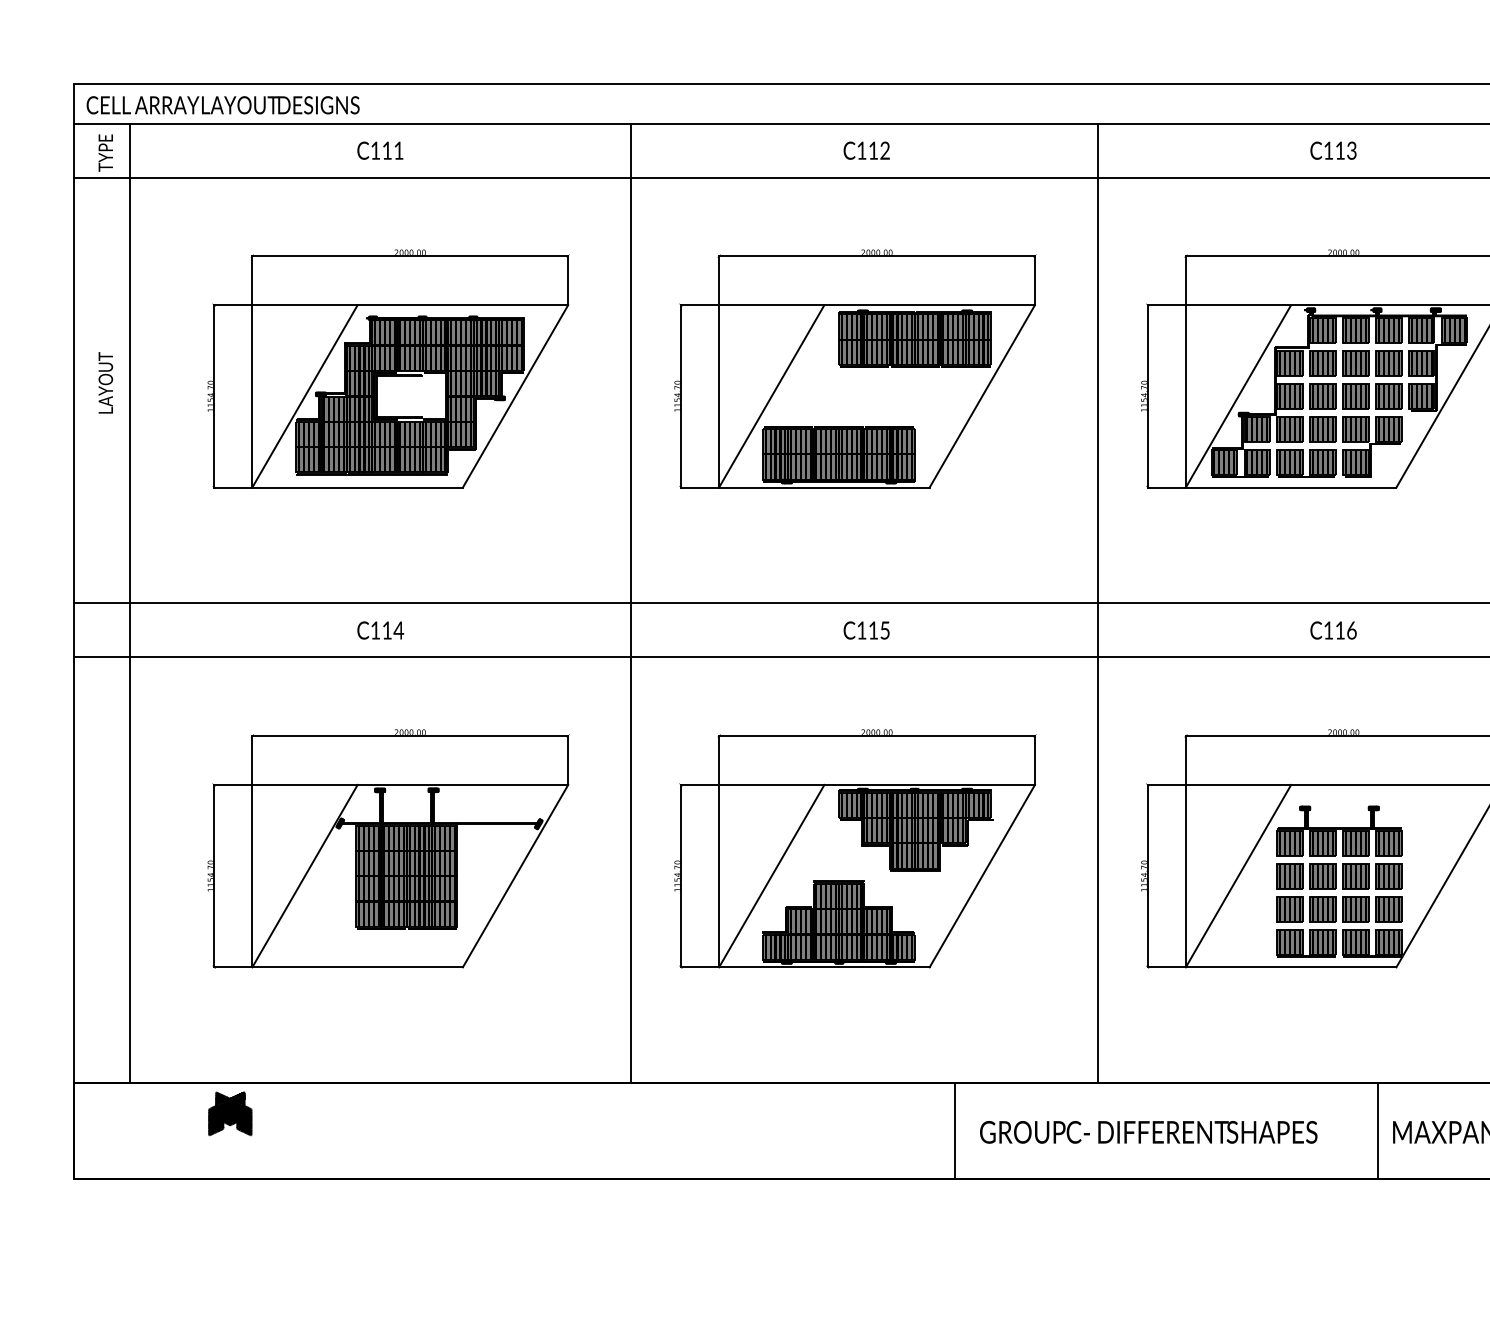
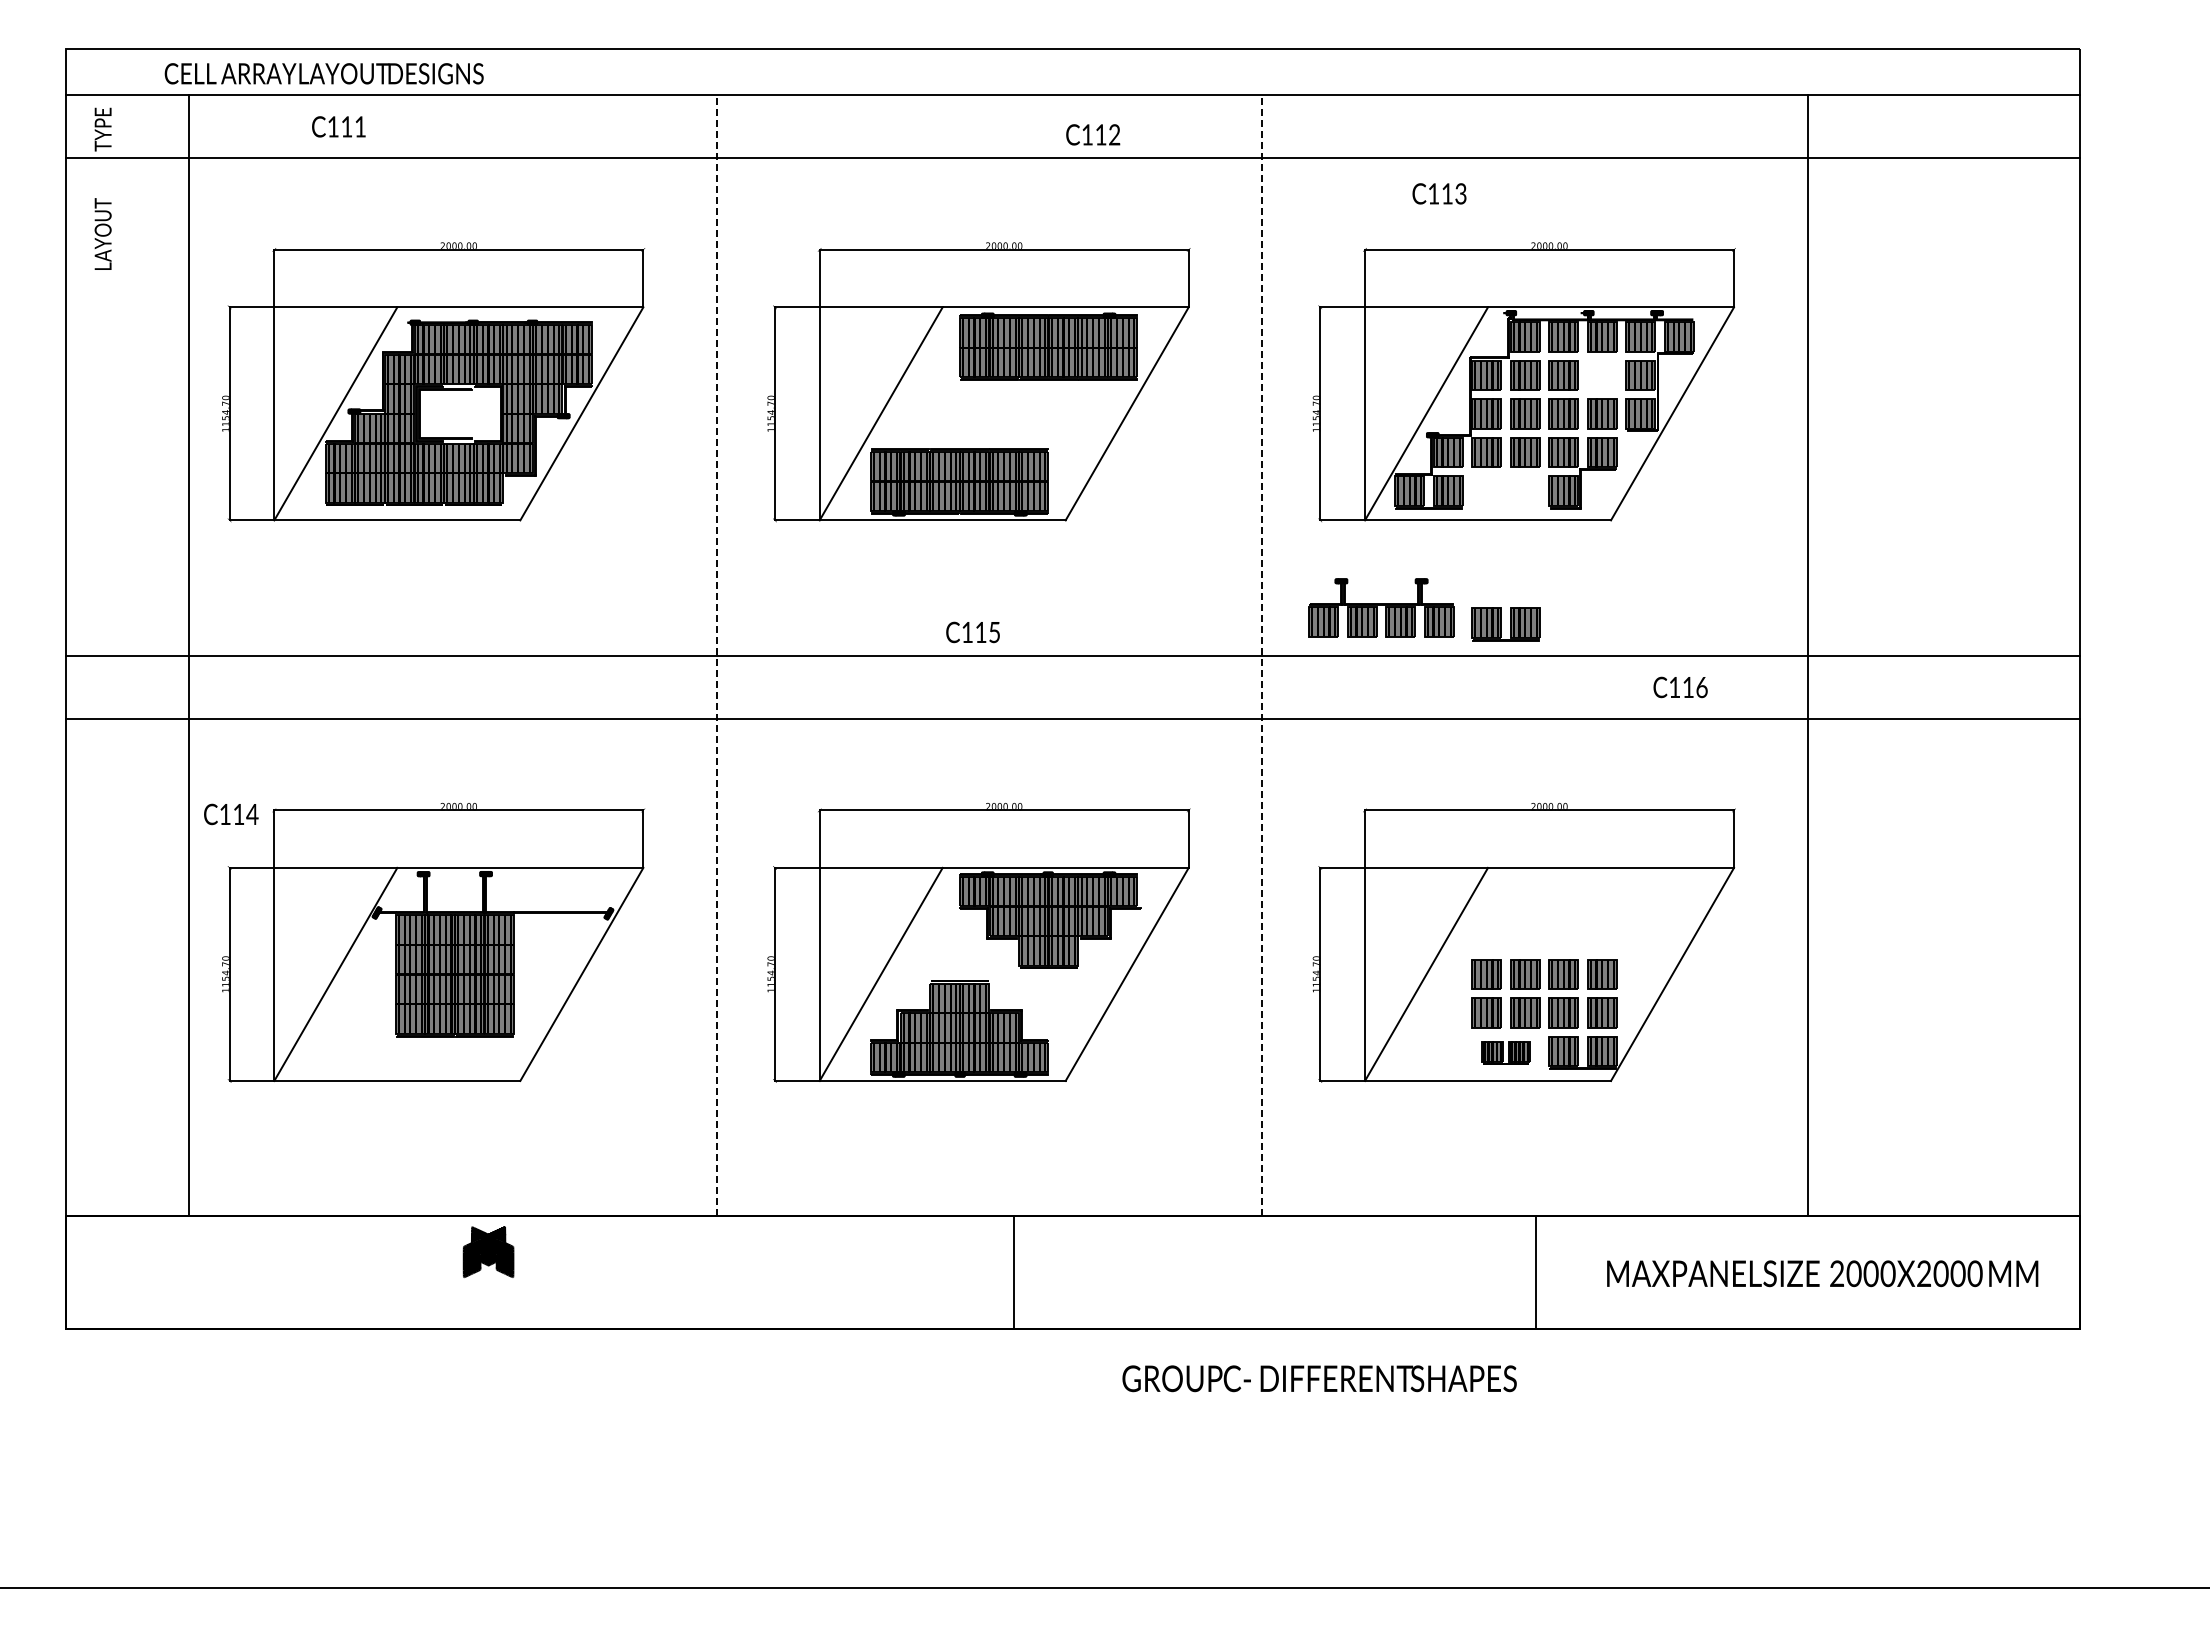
text: (222, 105) -> (323, 73), moved
text: (380, 150) -> (338, 126), moved
text: (867, 150) -> (1093, 134), moved
text: (1333, 150) -> (1439, 193), moved
part: (1389, 363) -> (1602, 375), removed
text: (105, 382) -> (102, 233), moved
part: (1306, 463) -> (1505, 624), moved
line: (130, 603) -> (188, 655), moved
line: (631, 603) -> (717, 655), solid -> dashed
line: (1098, 603) -> (1262, 655), solid -> dashed
text: (380, 630) -> (231, 814), moved
text: (866, 630) -> (972, 632), moved
text: (1333, 630) -> (1680, 687), moved
part: (1339, 830) -> (1381, 607), moved
part: (1306, 942) -> (1505, 1052), size x0.7
part: (230, 1113) -> (488, 1251), moved
line: (955, 1131) -> (1014, 1272), moved
line: (1377, 1131) -> (1535, 1272), moved
text: (1148, 1132) -> (1319, 1378), moved

